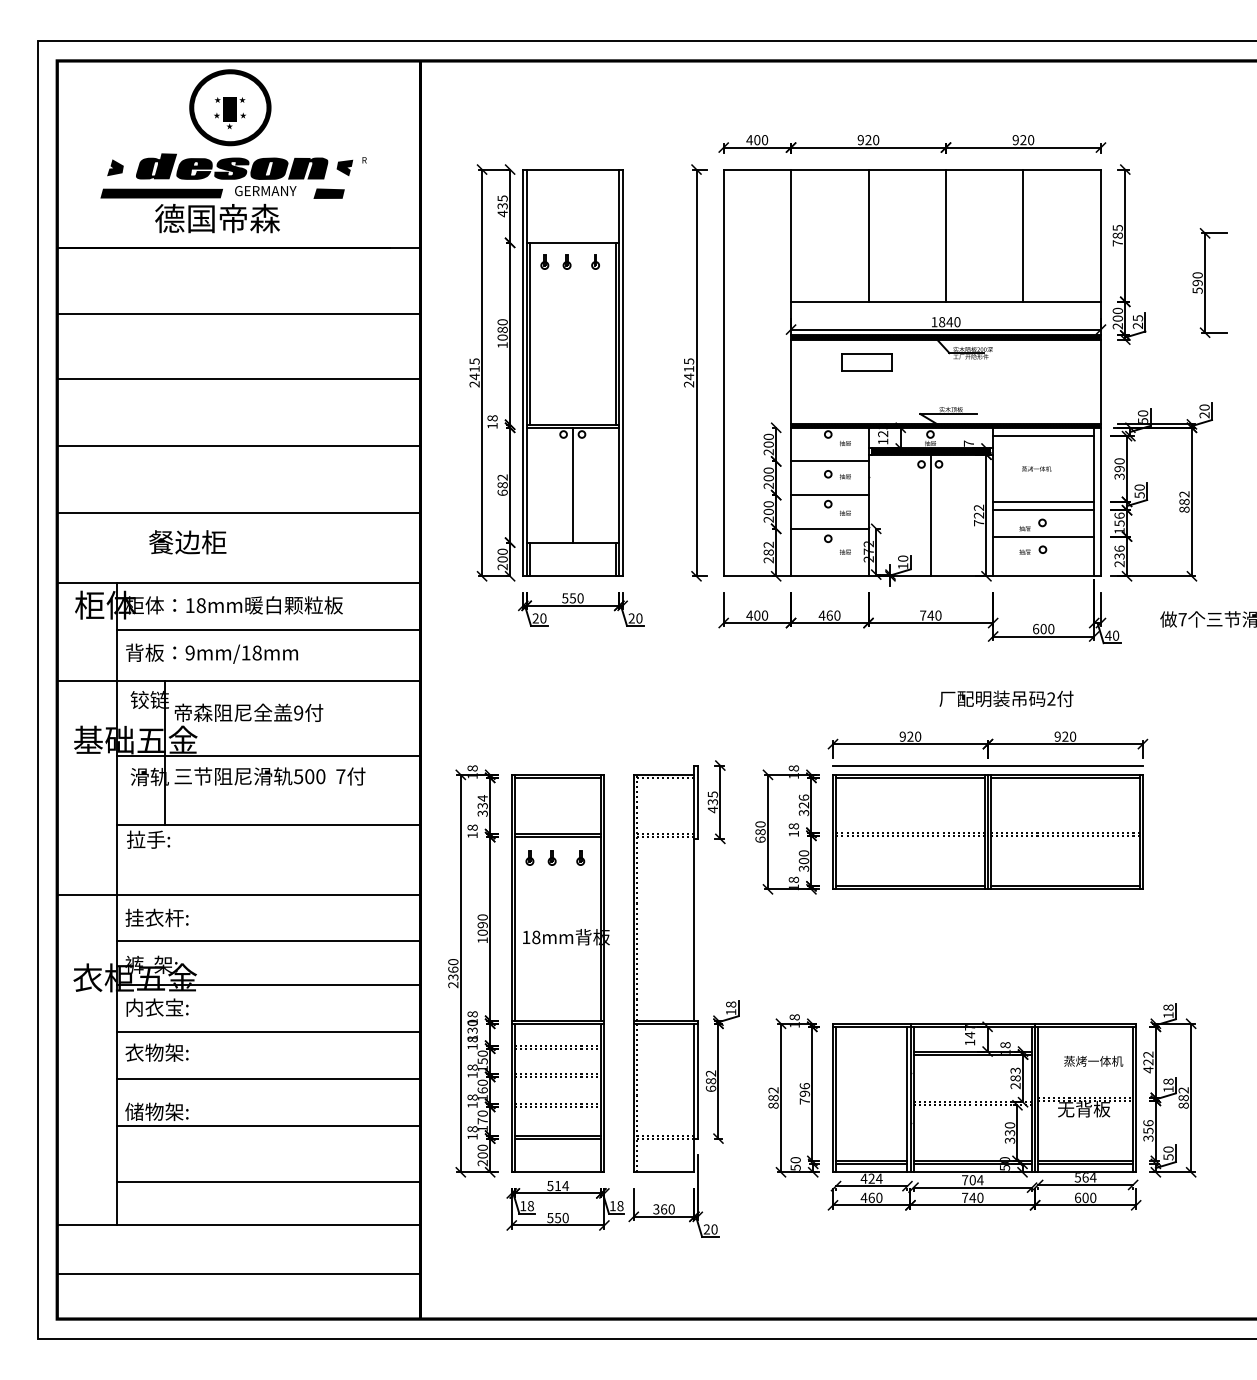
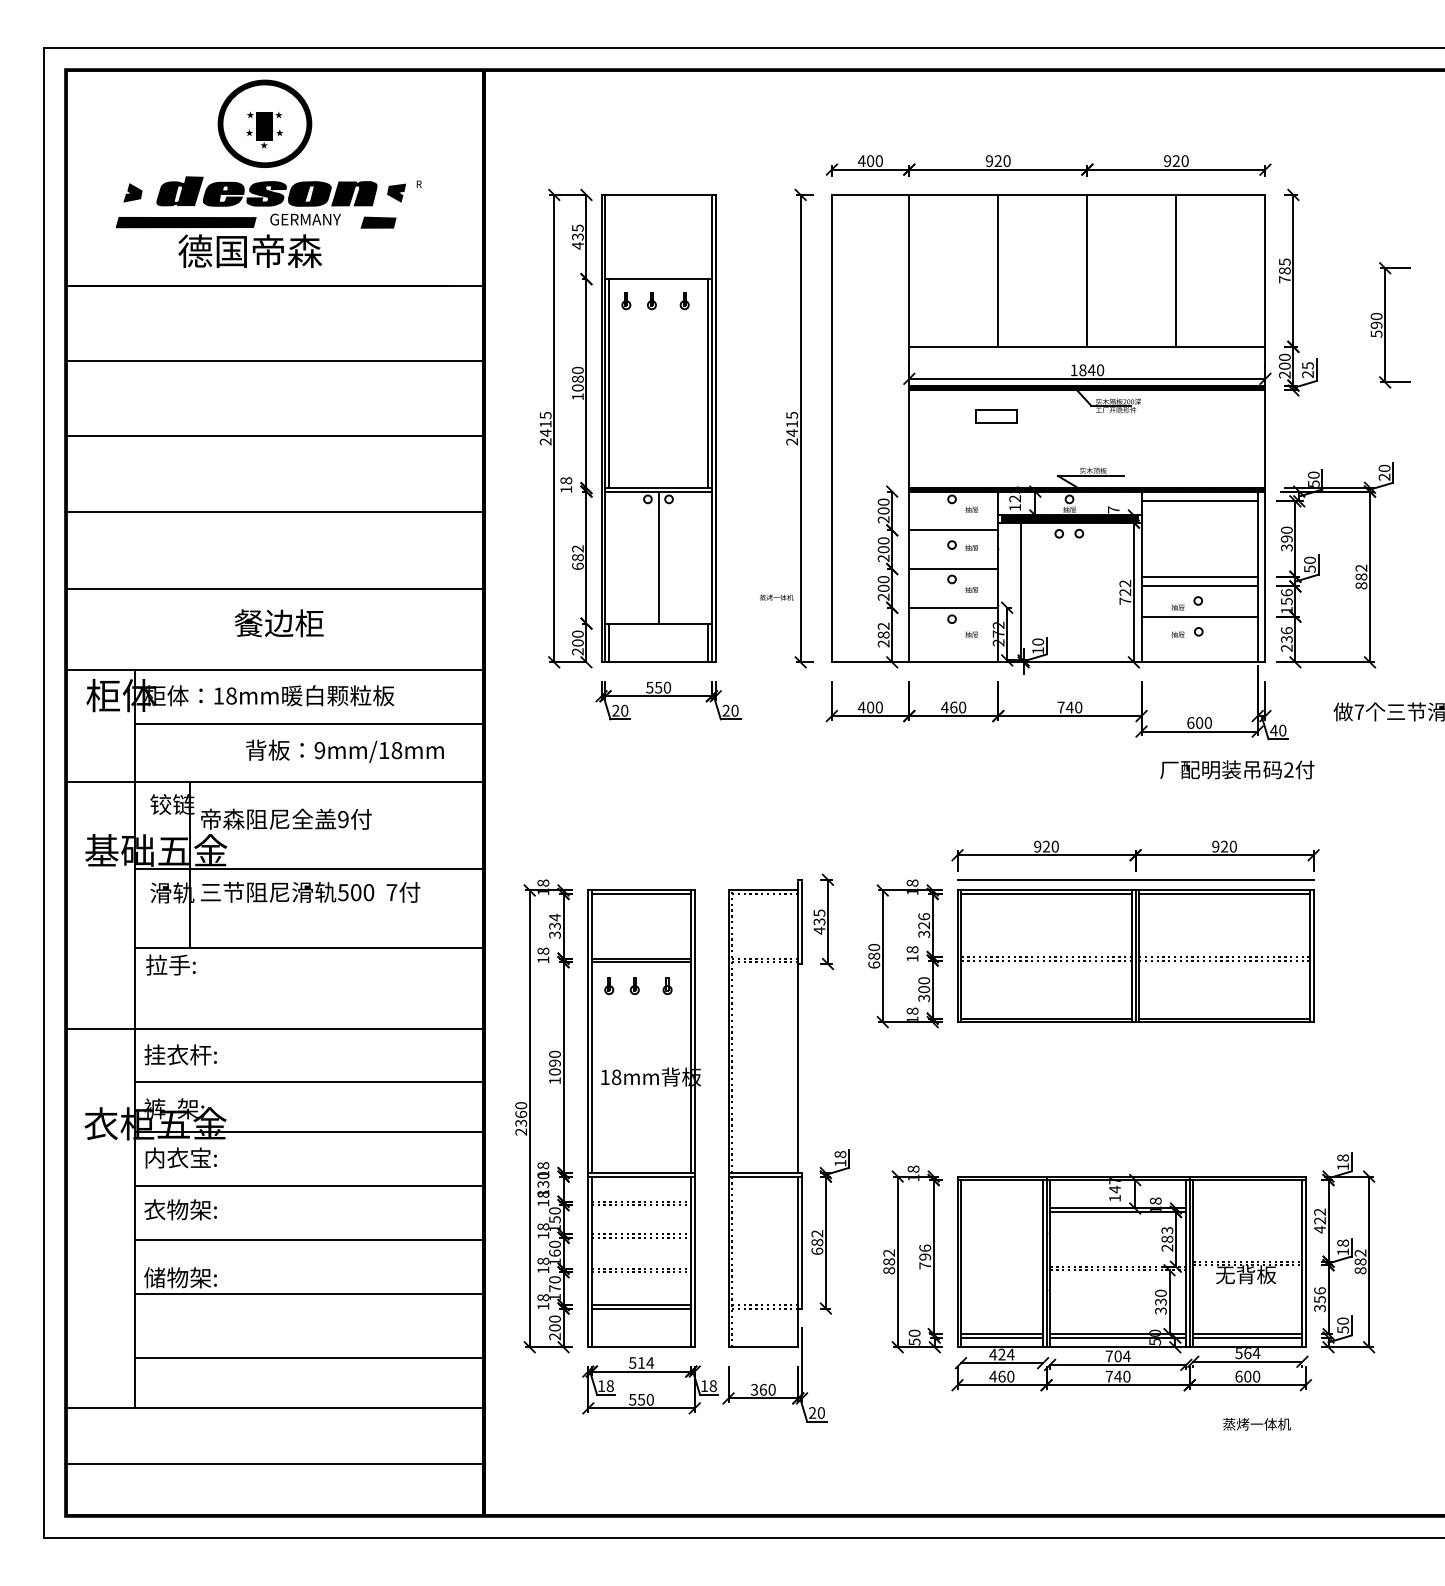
part: (866, 362) -> (996, 416), size x0.7
text: (1036, 468) -> (776, 597), moved
line: (930, 515) -> (1020, 592), moved
text: (187, 542) -> (278, 623), moved
text: (211, 653) -> (344, 751), moved
text: (1006, 698) -> (1237, 769), moved
text: (1093, 1060) -> (1256, 1423), moved

